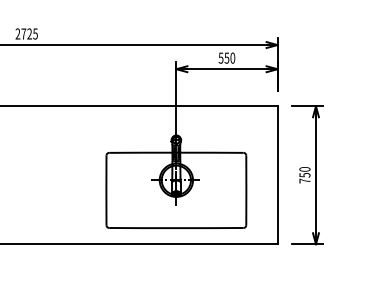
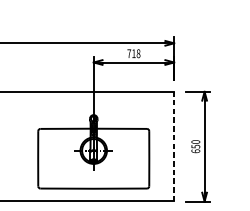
text: (226, 57) -> (133, 53), 550 -> 718
line: (277, 174) -> (174, 146), solid -> dashed
text: (304, 180) -> (195, 150), 750 -> 650

